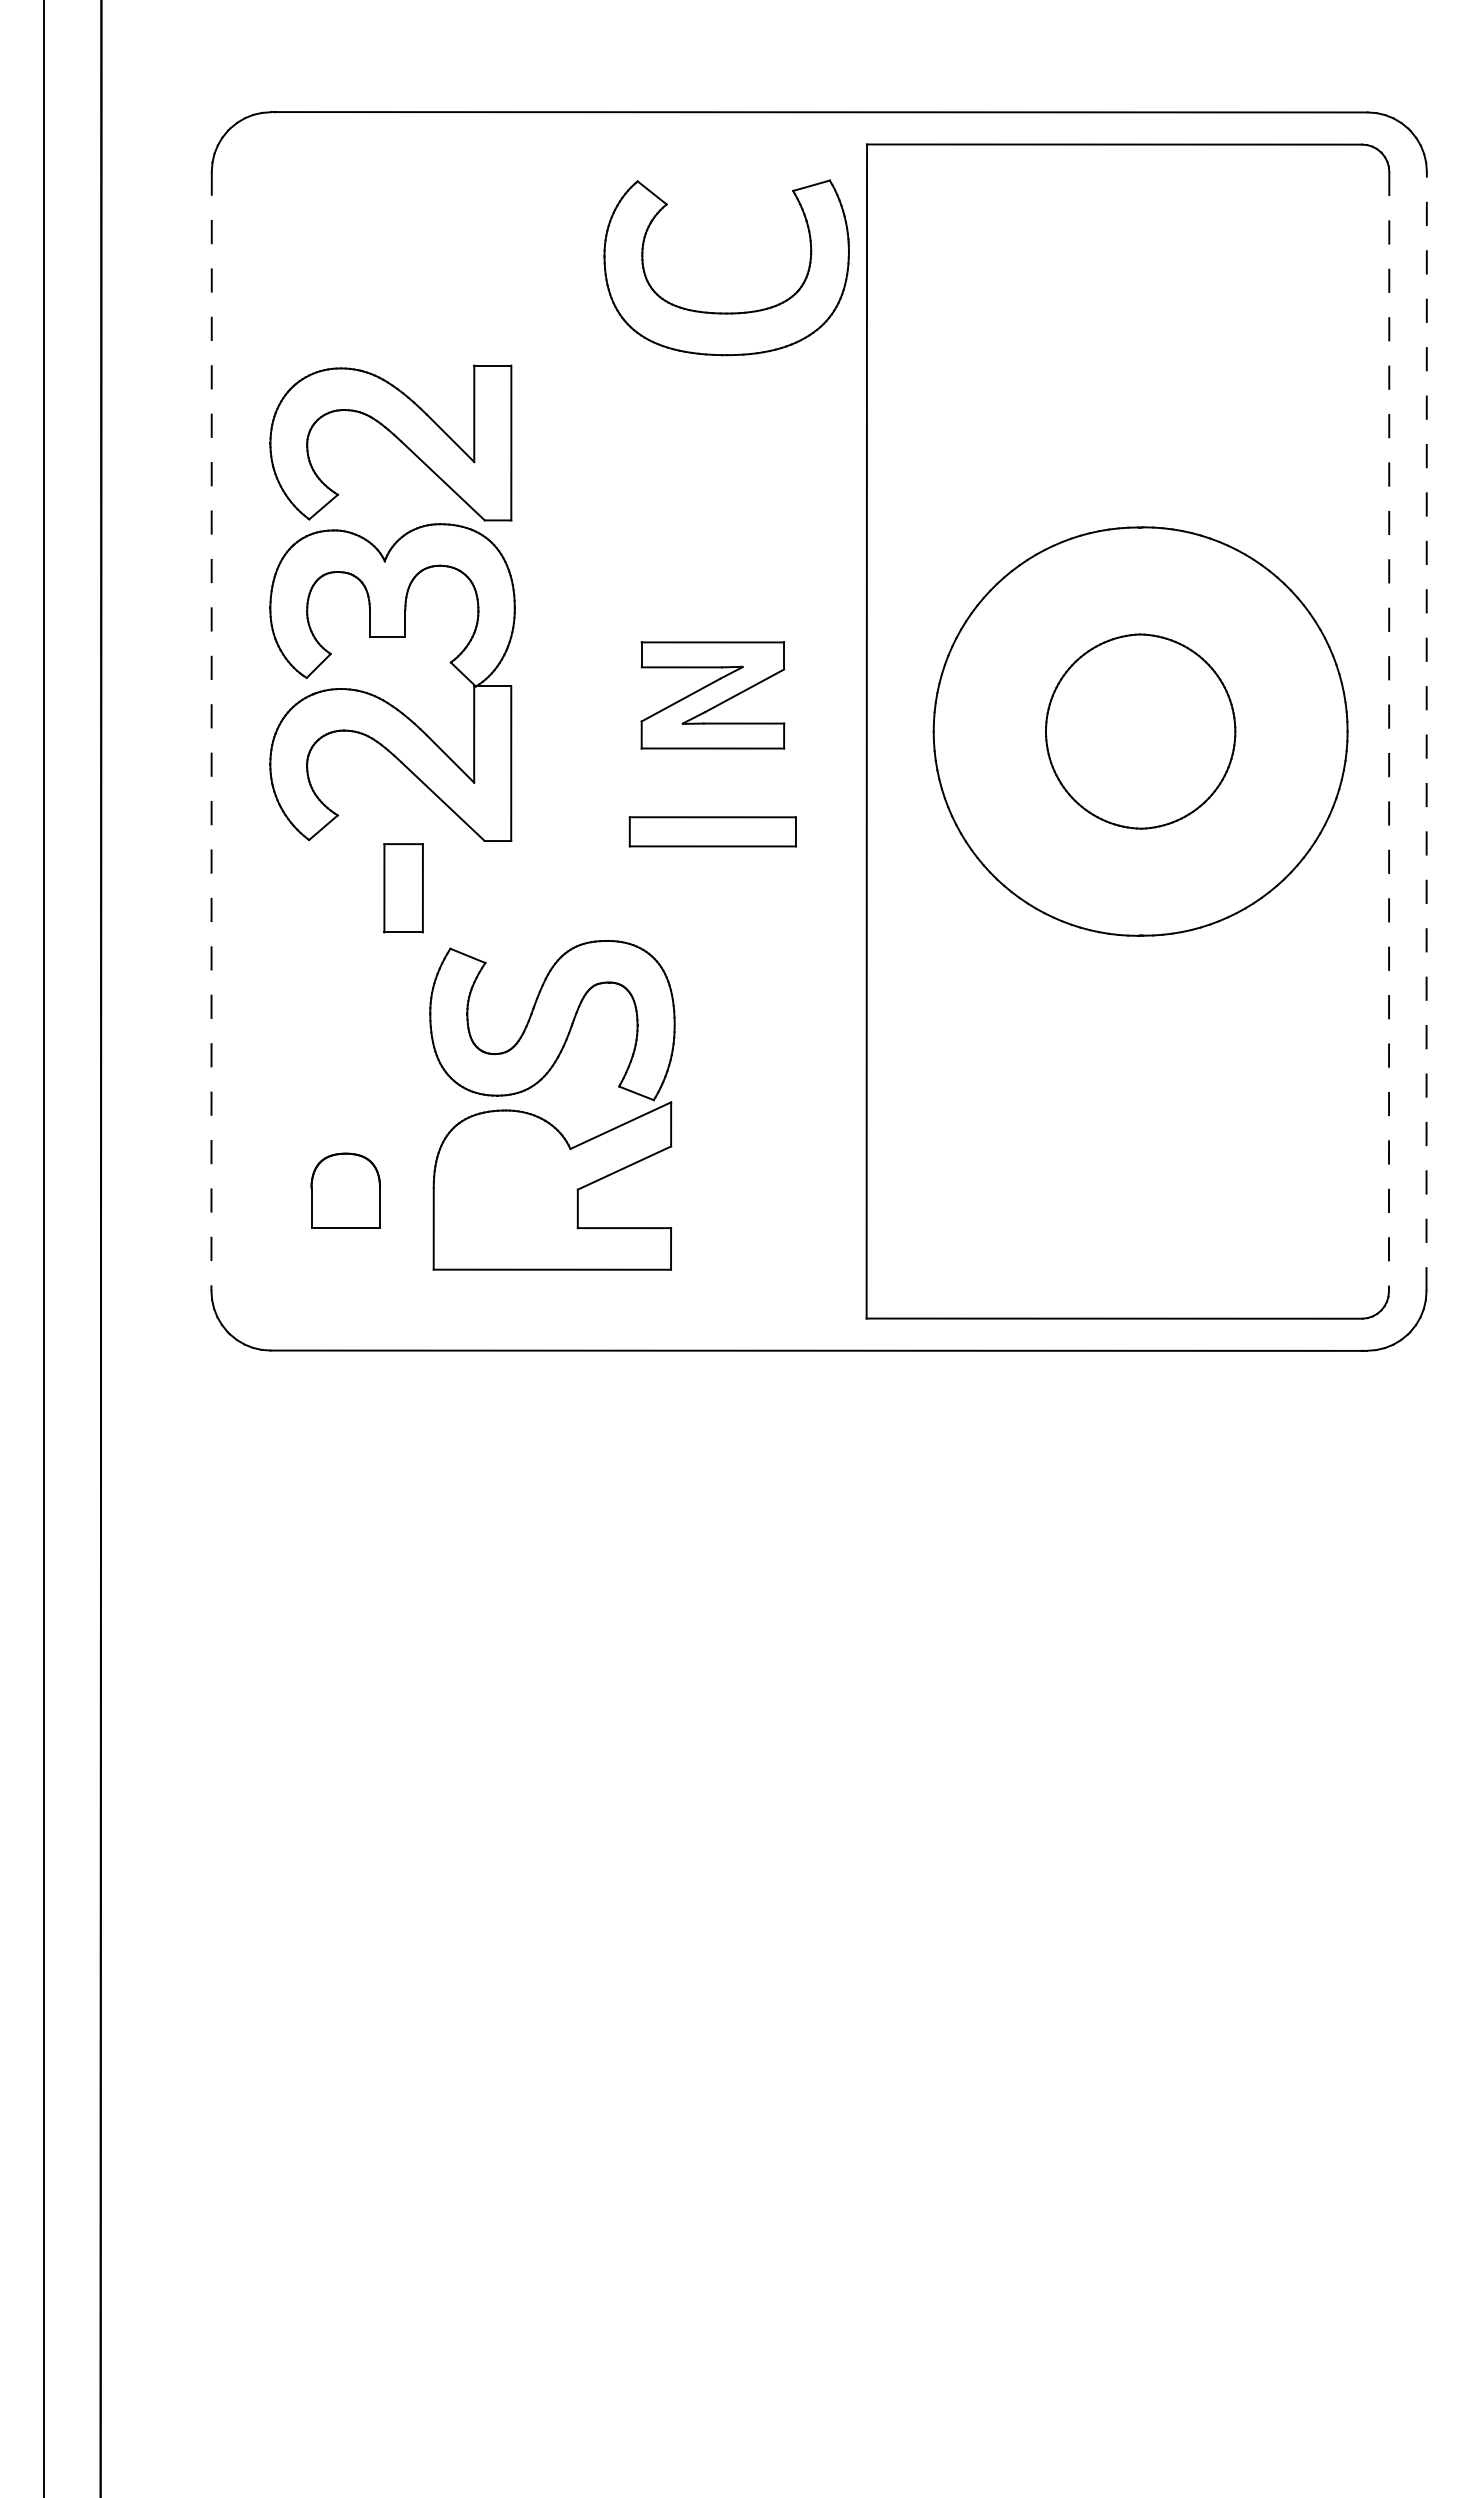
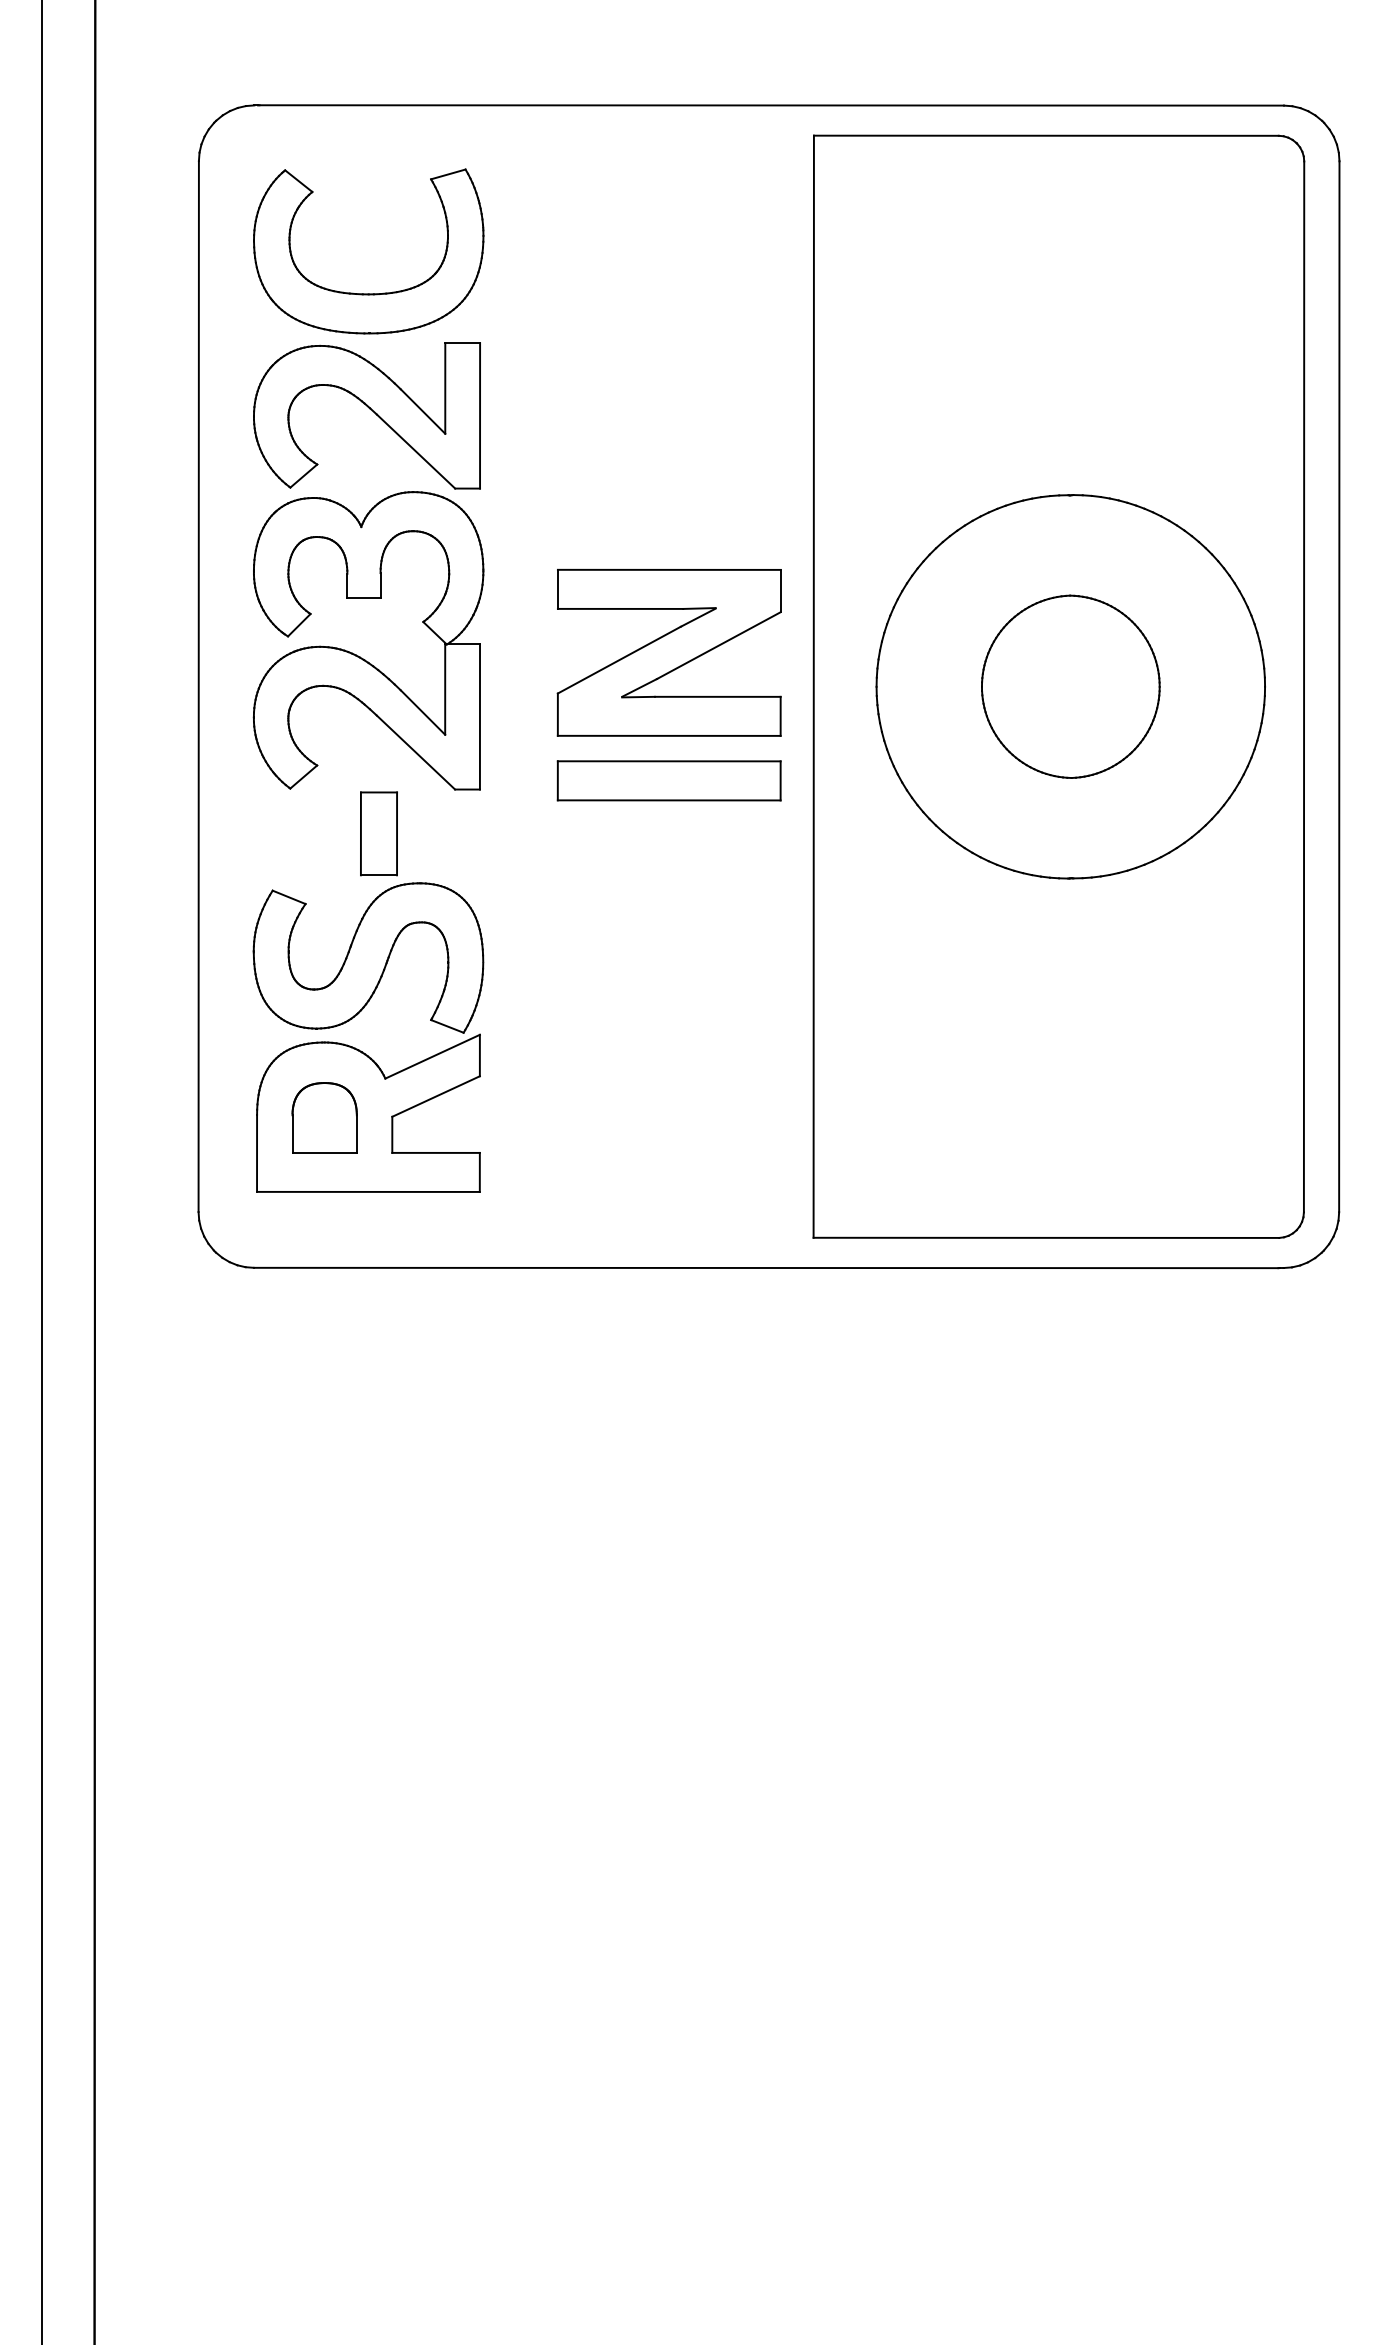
part: (726, 312) -> (368, 293), moved
part: (712, 695) -> (668, 652), size x1.67
line: (211, 731) -> (198, 686), dashed -> solid
line: (1389, 731) -> (1304, 686), dashed -> solid
line: (1426, 731) -> (1339, 686), dashed -> solid
part: (712, 831) -> (668, 780), size x1.43
part: (545, 1119) -> (361, 1050), moved

